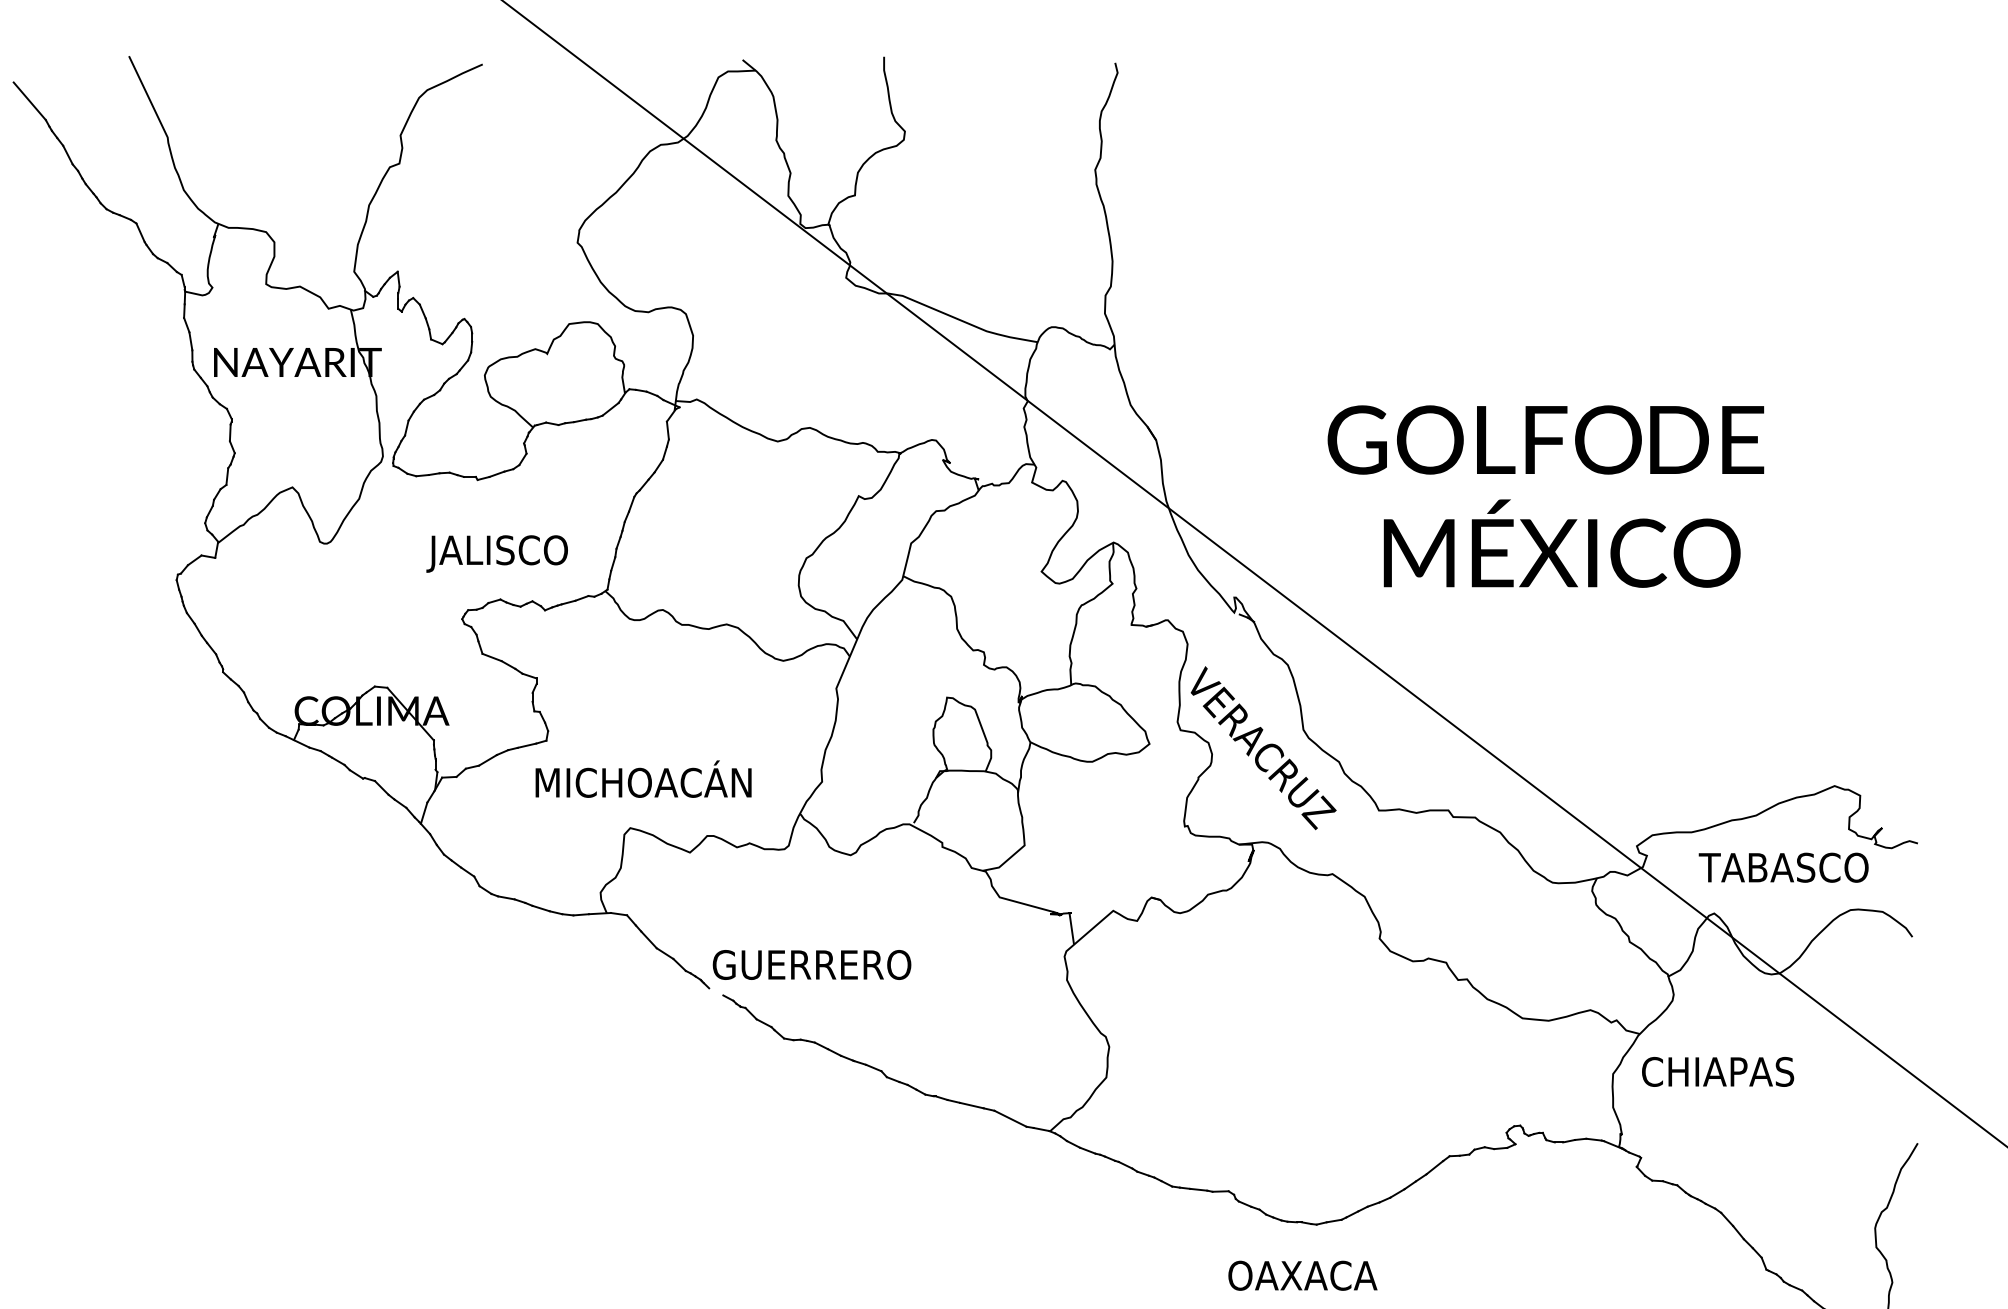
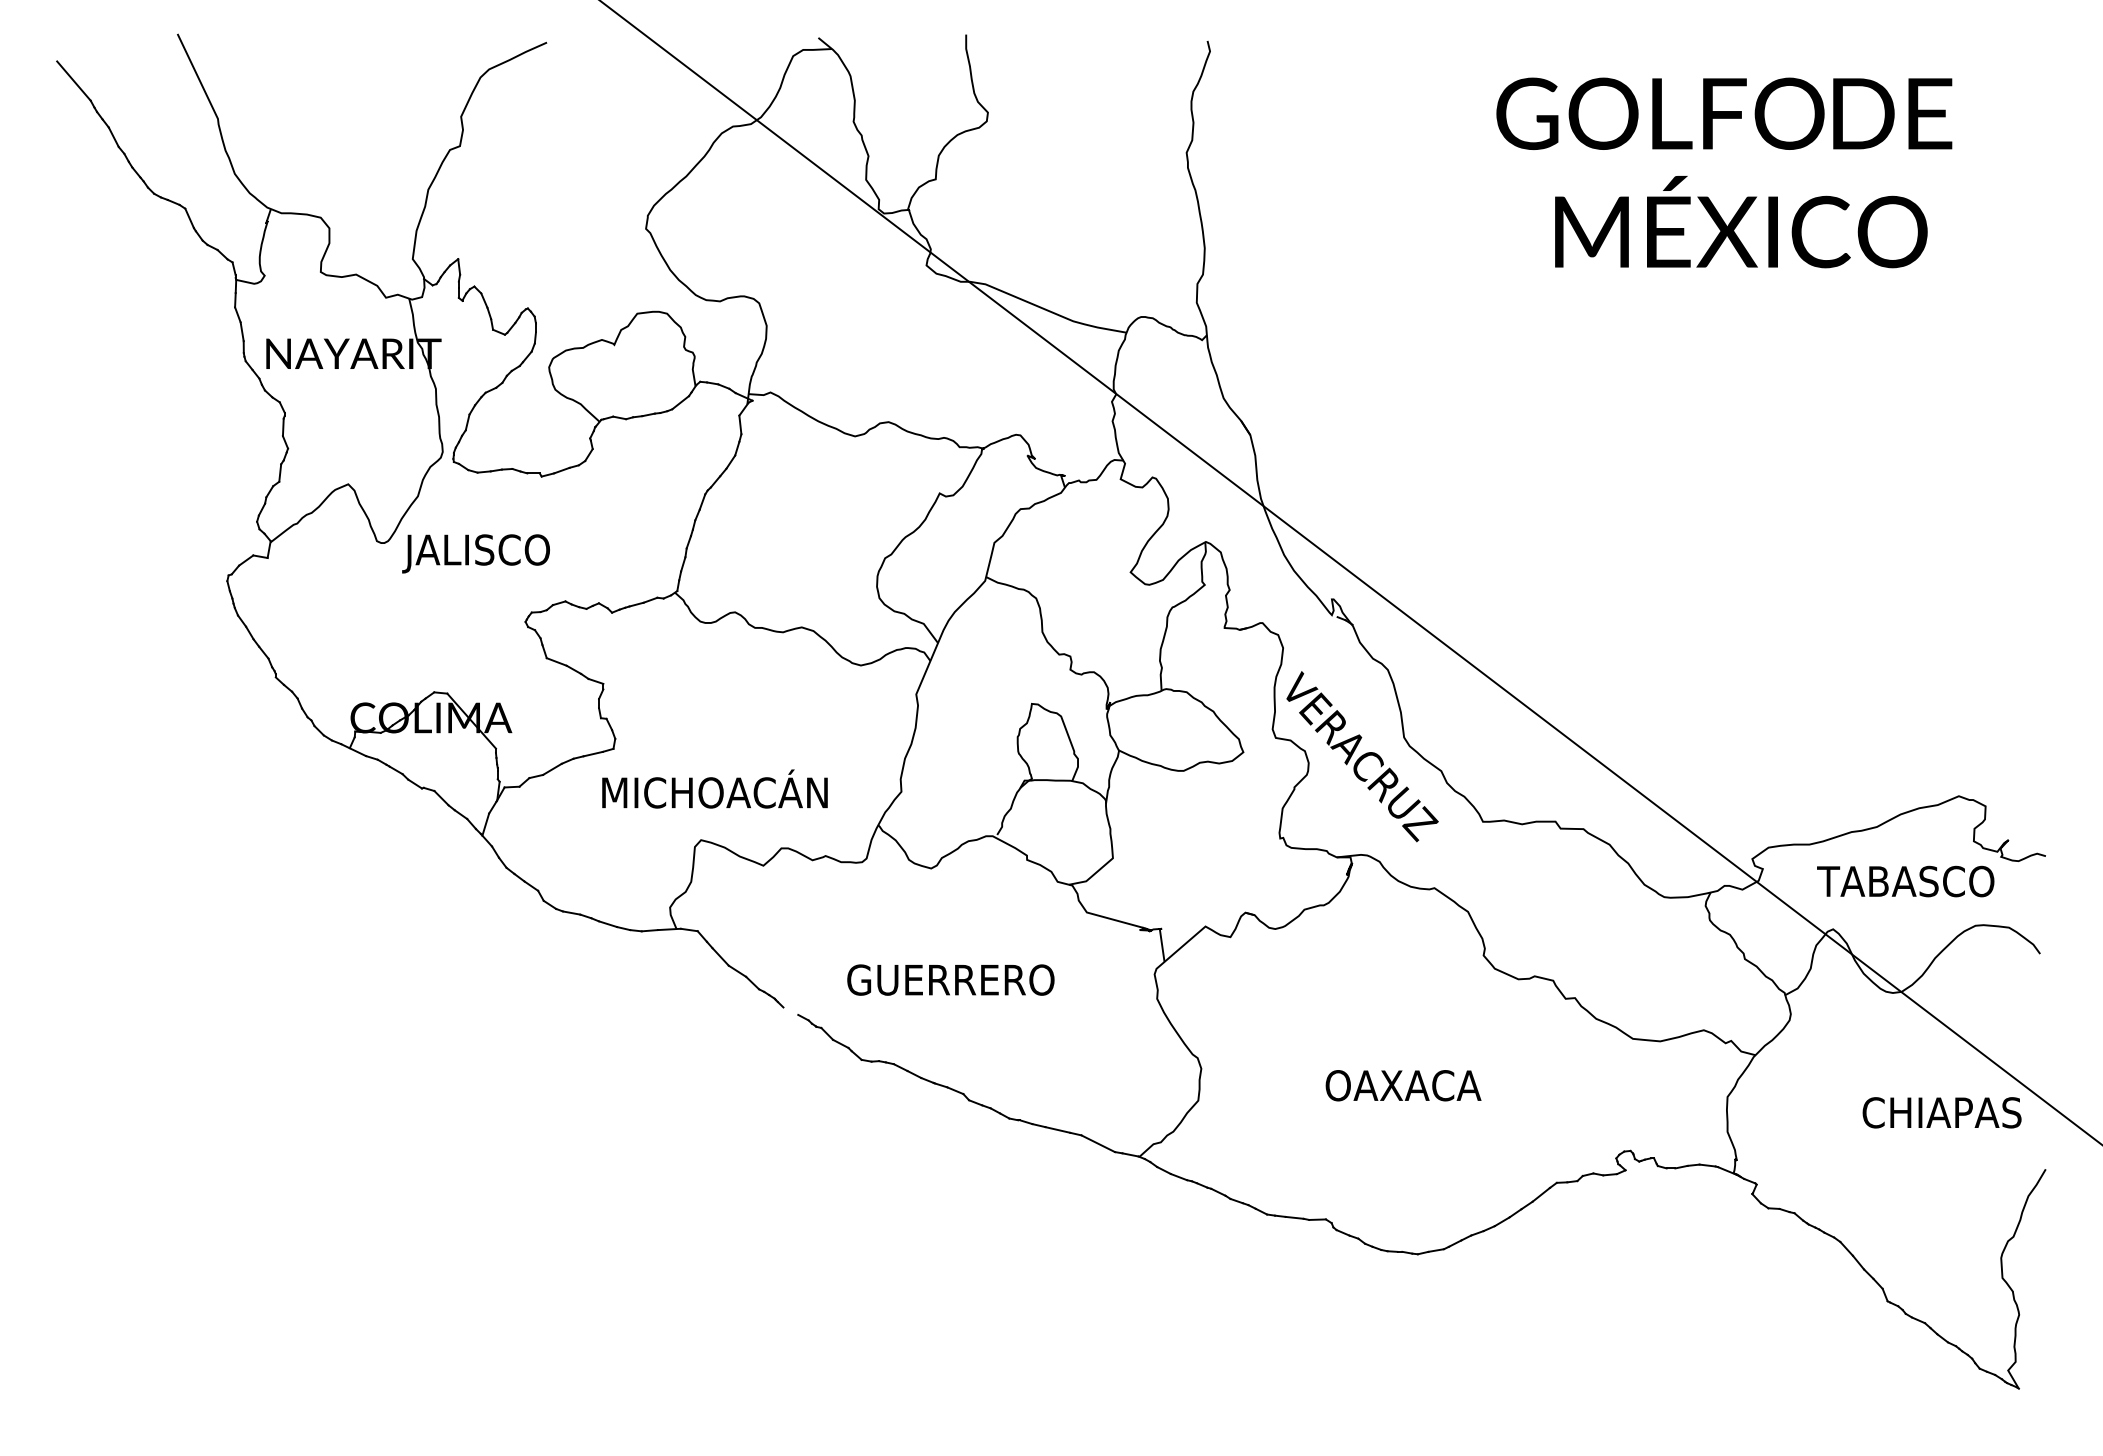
text: (1546, 496) -> (1724, 172), moved
text: (496, 553) -> (475, 553), moved
text: (811, 964) -> (950, 979), moved
text: (1717, 1071) -> (1941, 1112), moved
text: (1302, 1275) -> (1403, 1085), moved

